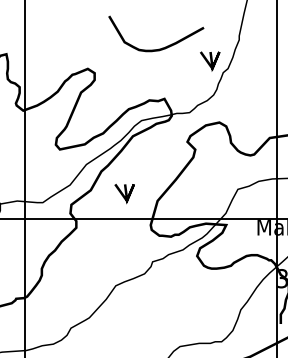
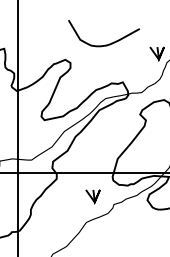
curve: (158, 48) -> (105, 44), moved
line: (123, 194) -> (92, 197), moved

